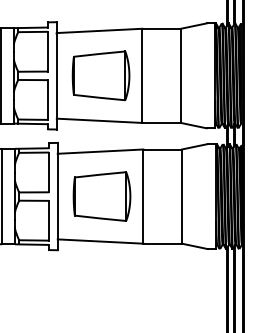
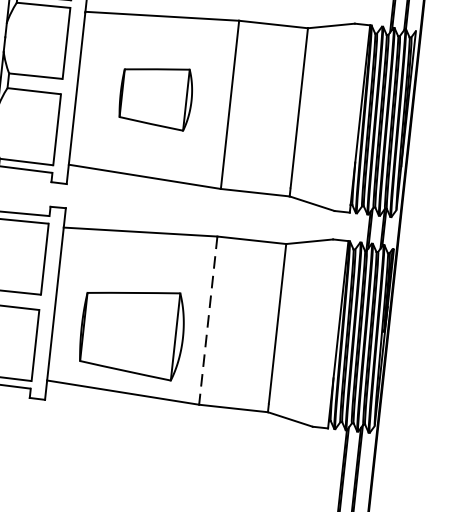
part: (100, 75) -> (155, 96), size x0.7
part: (101, 196) -> (131, 332), moved
line: (143, 197) -> (208, 322), solid -> dashed

